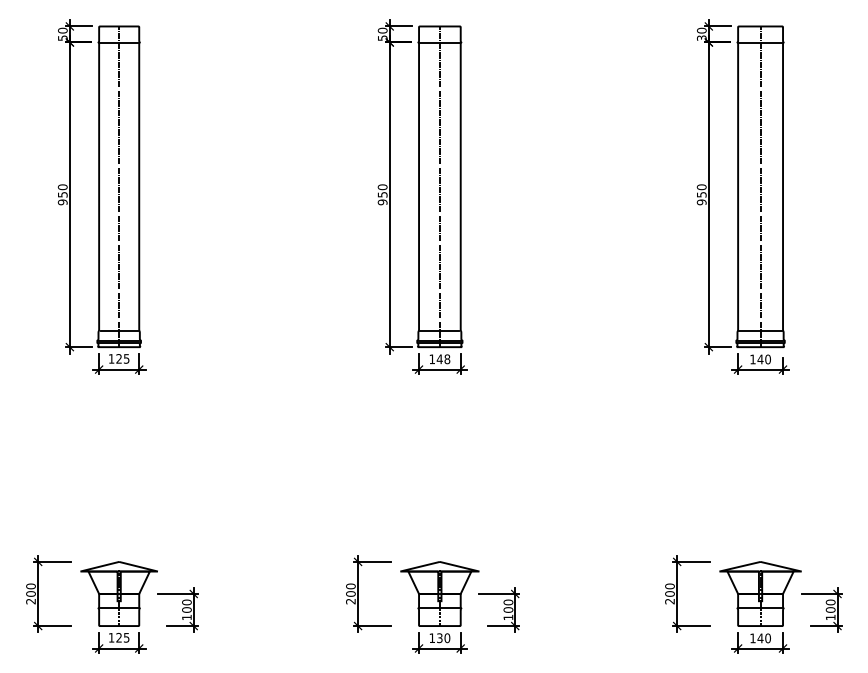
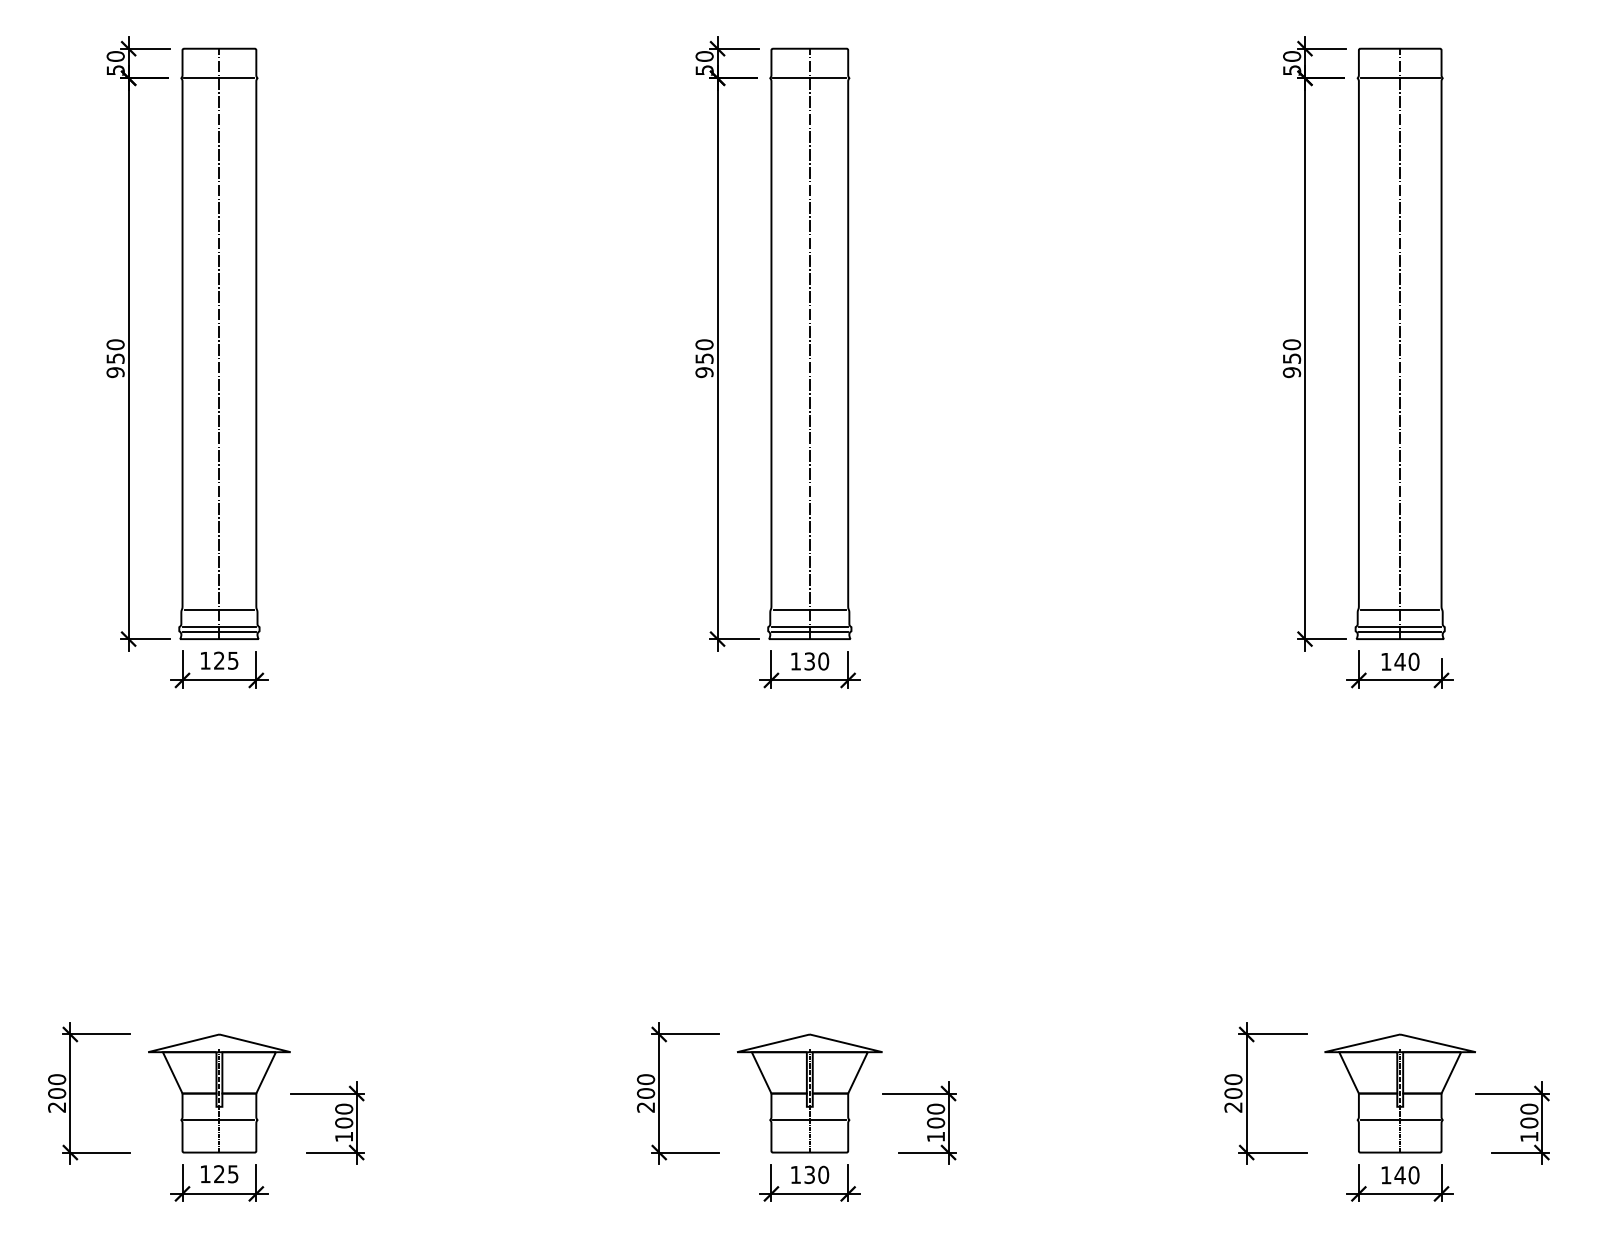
text: (700, 37) -> (1289, 69), 30 -> 50
text: (443, 359) -> (816, 661), 148 -> 130

